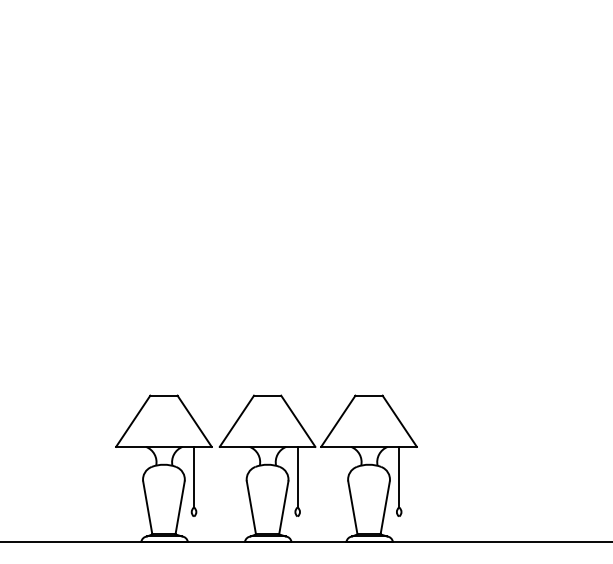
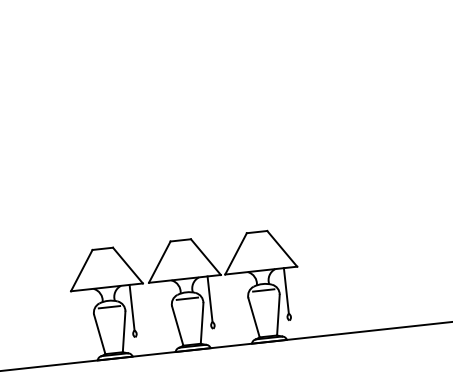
line: (164, 473) -> (109, 307), added
line: (267, 473) -> (187, 298), added
line: (369, 473) -> (263, 290), added

